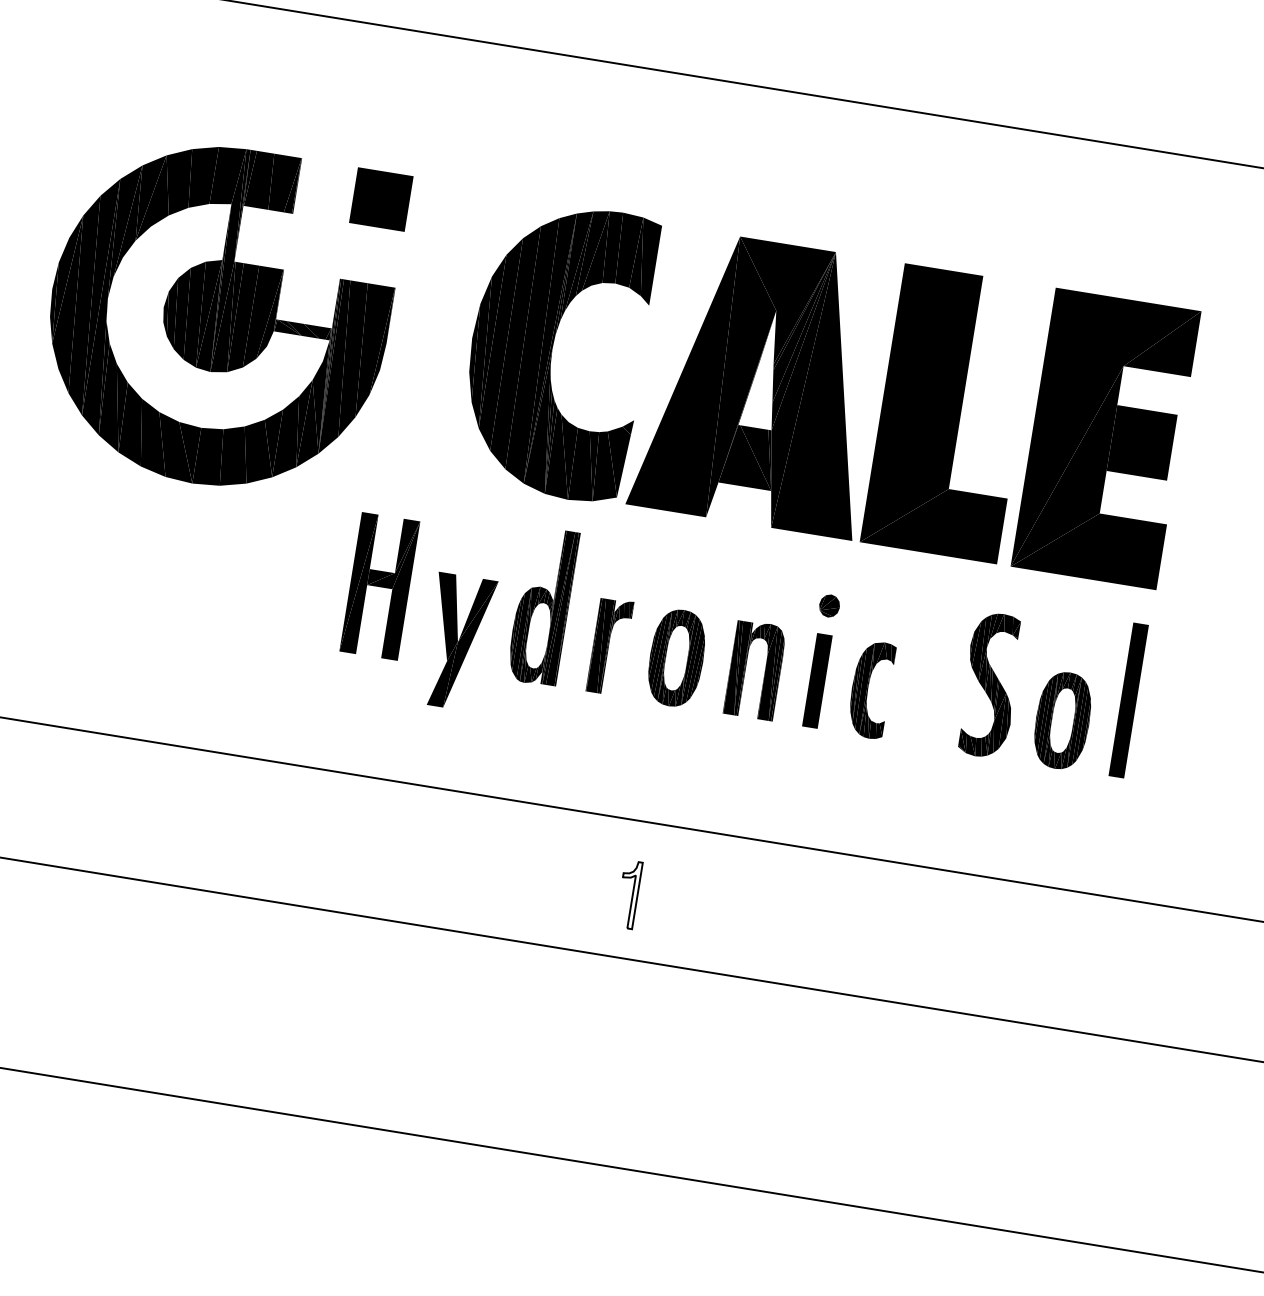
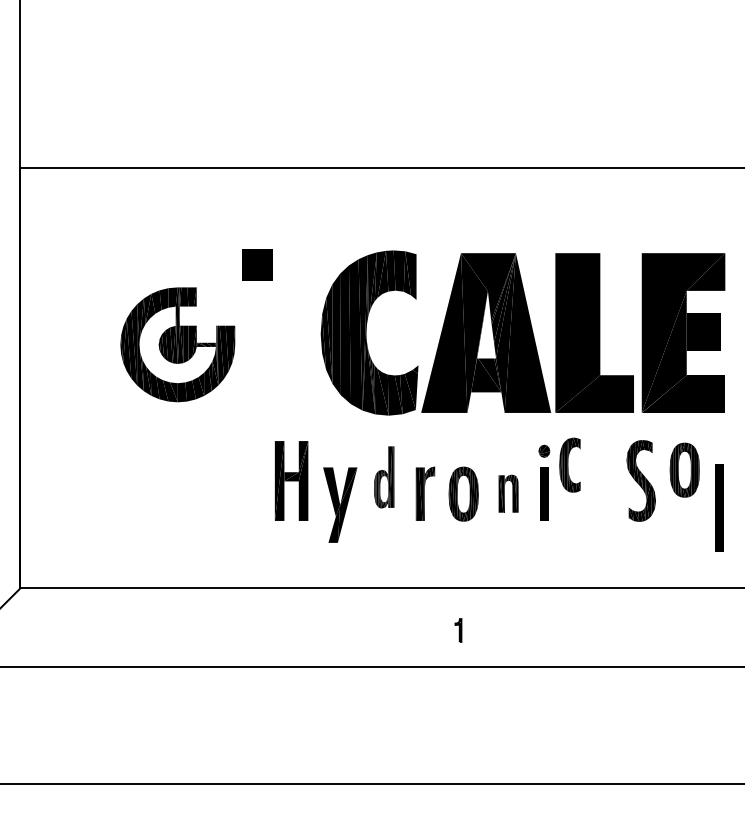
part: (219, 315) -> (177, 344), size x0.6
part: (541, 606) -> (383, 477), size x0.7
part: (755, 669) -> (508, 493), size x0.7
part: (870, 688) -> (569, 464), moved
part: (1128, 699) -> (719, 507), moved
part: (1062, 719) -> (684, 469), moved
part: (628, 894) -> (458, 630), size x0.6

